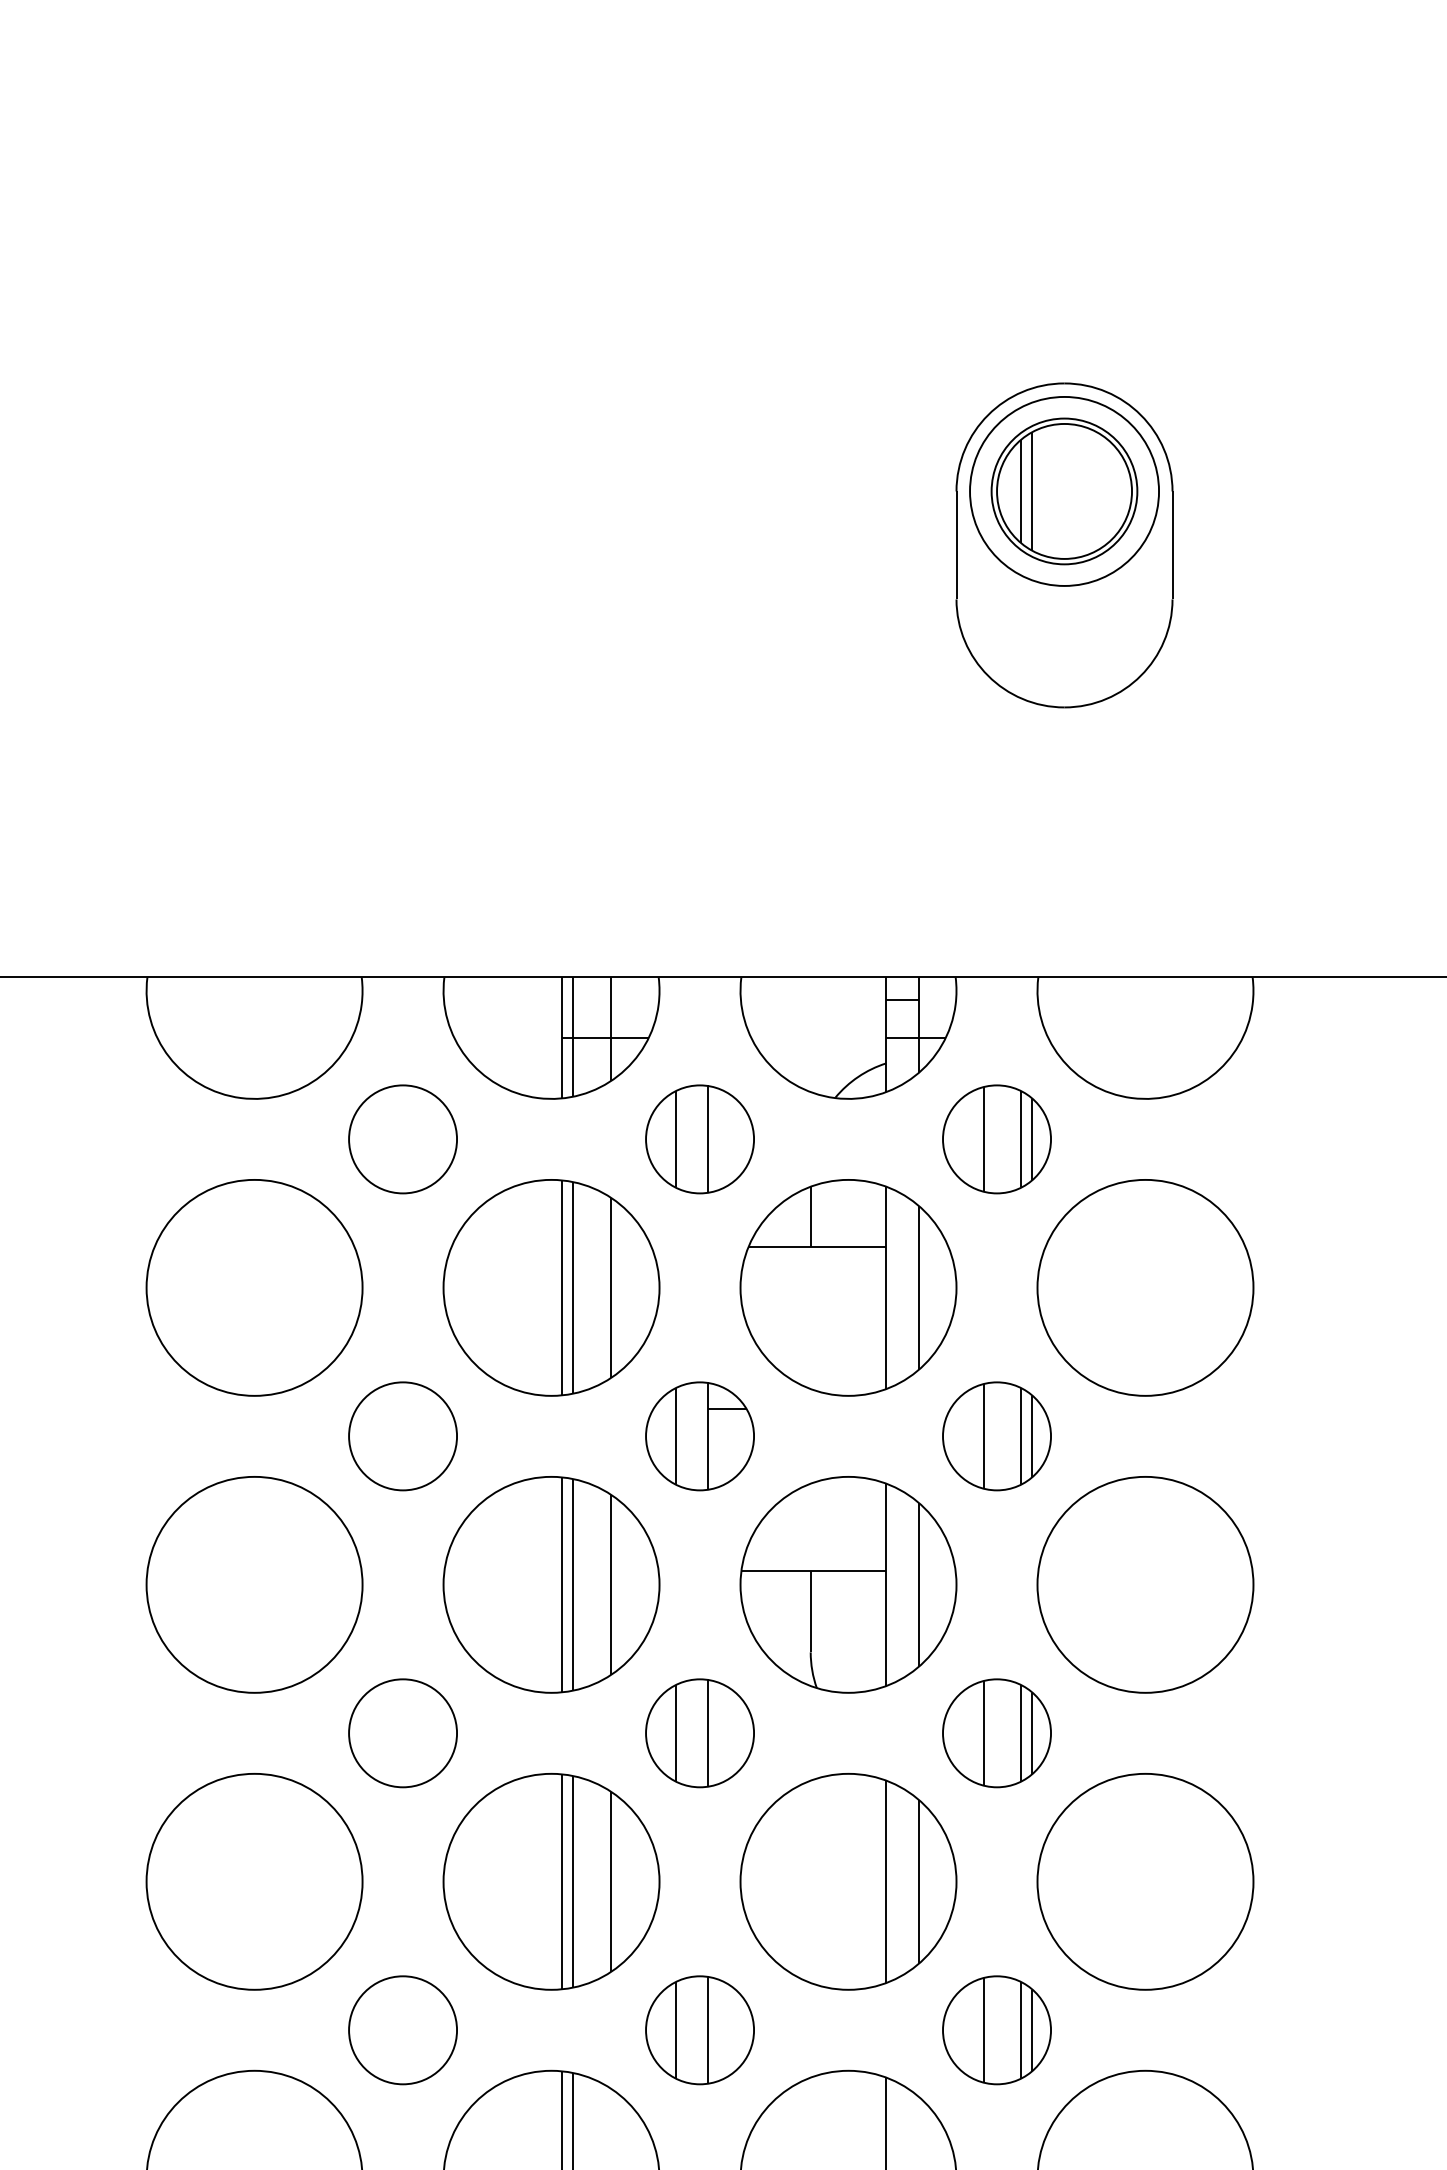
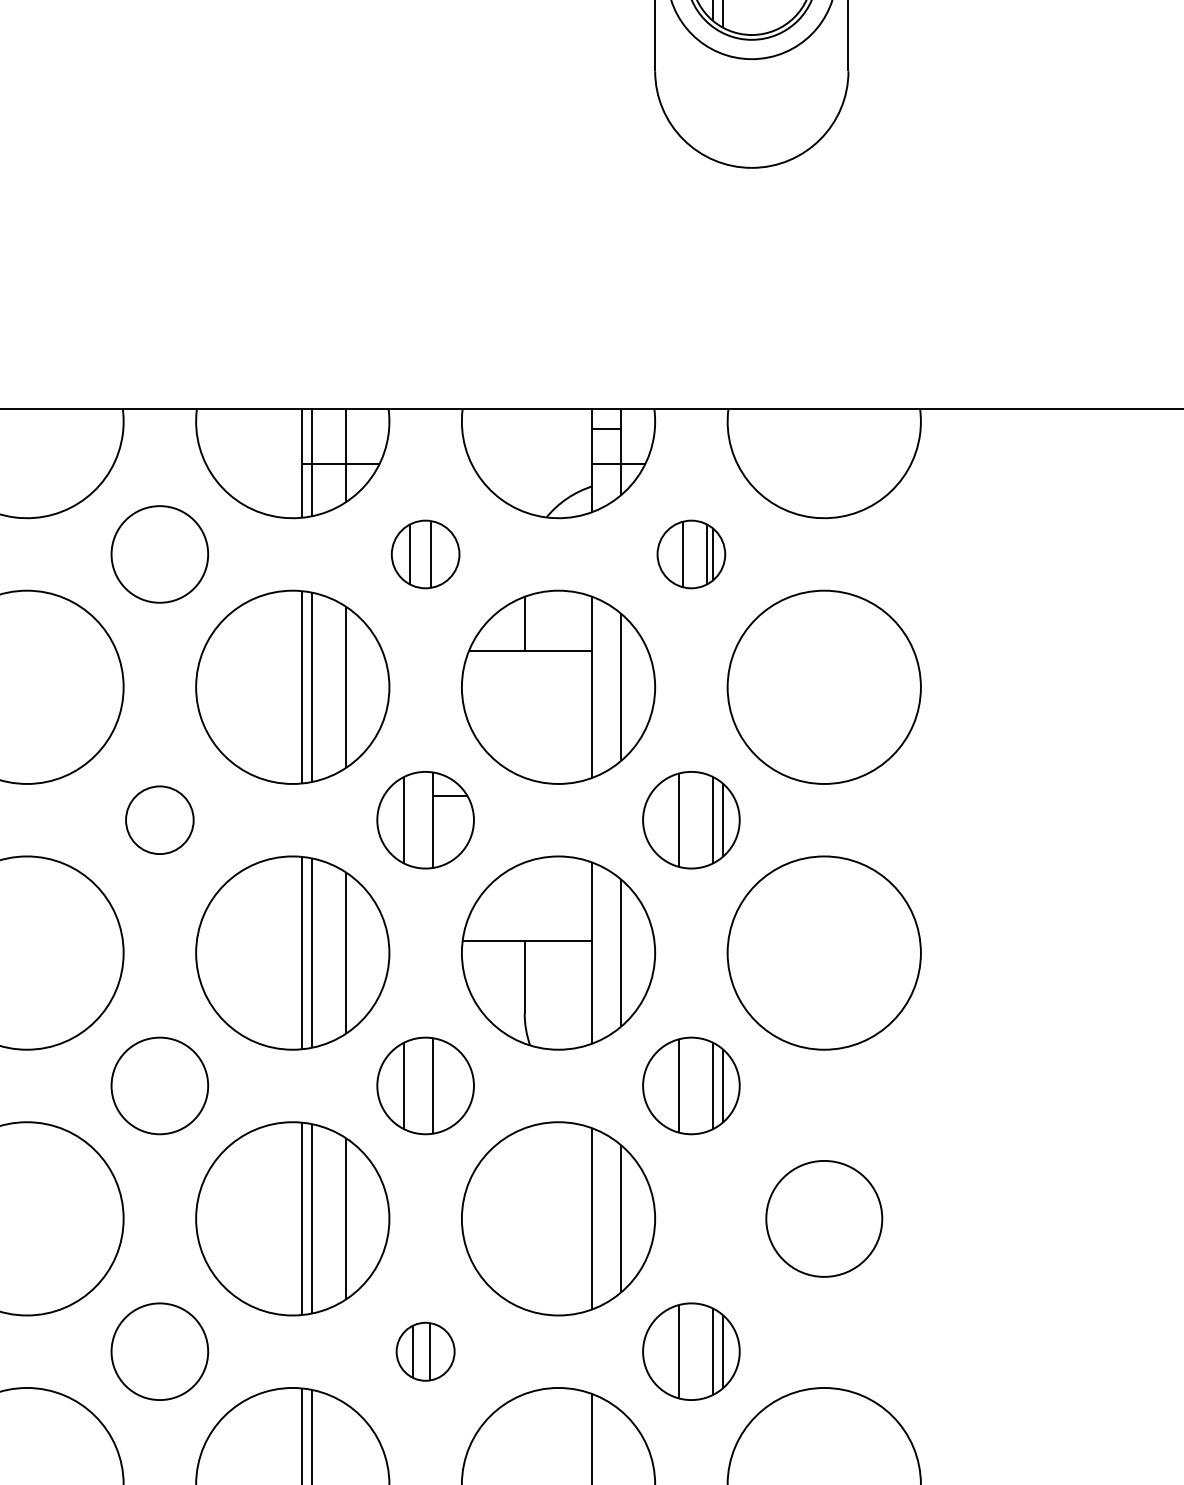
part: (699, 1139) -> (425, 554), size x0.7
part: (996, 1139) -> (690, 554), size x0.7
part: (402, 1436) -> (159, 820), size x0.7
part: (1145, 1881) -> (824, 1218), size x0.6
part: (699, 2030) -> (425, 1351), size x0.6

